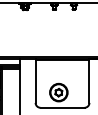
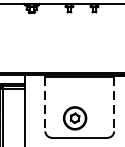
line: (35, 82) -> (45, 105), solid -> dashed
line: (89, 82) -> (114, 105), solid -> dashed

